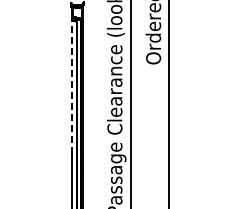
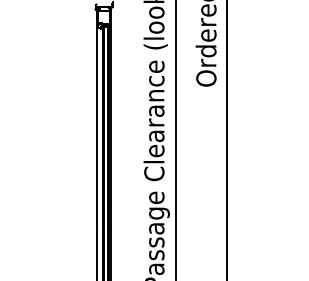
line: (72, 86) -> (97, 116), dashed -> solid

